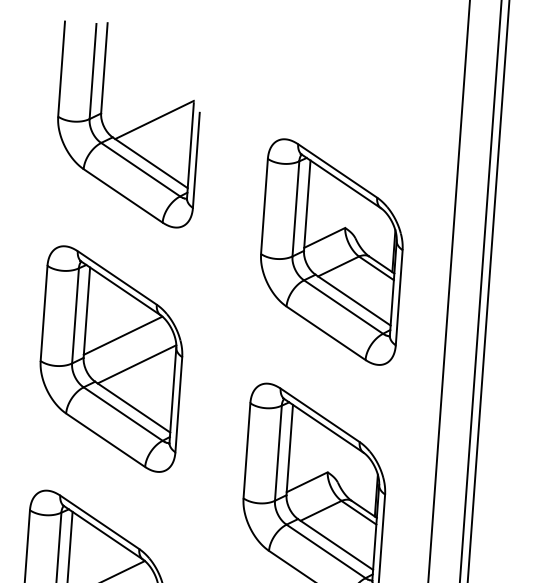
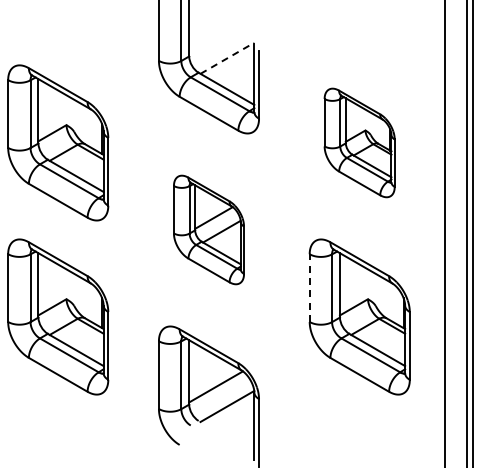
line: (154, 120) -> (227, 58), solid -> dashed
part: (331, 251) -> (359, 142), size x0.7
part: (110, 358) -> (208, 229), size x0.7
line: (246, 451) -> (309, 288), solid -> dashed

